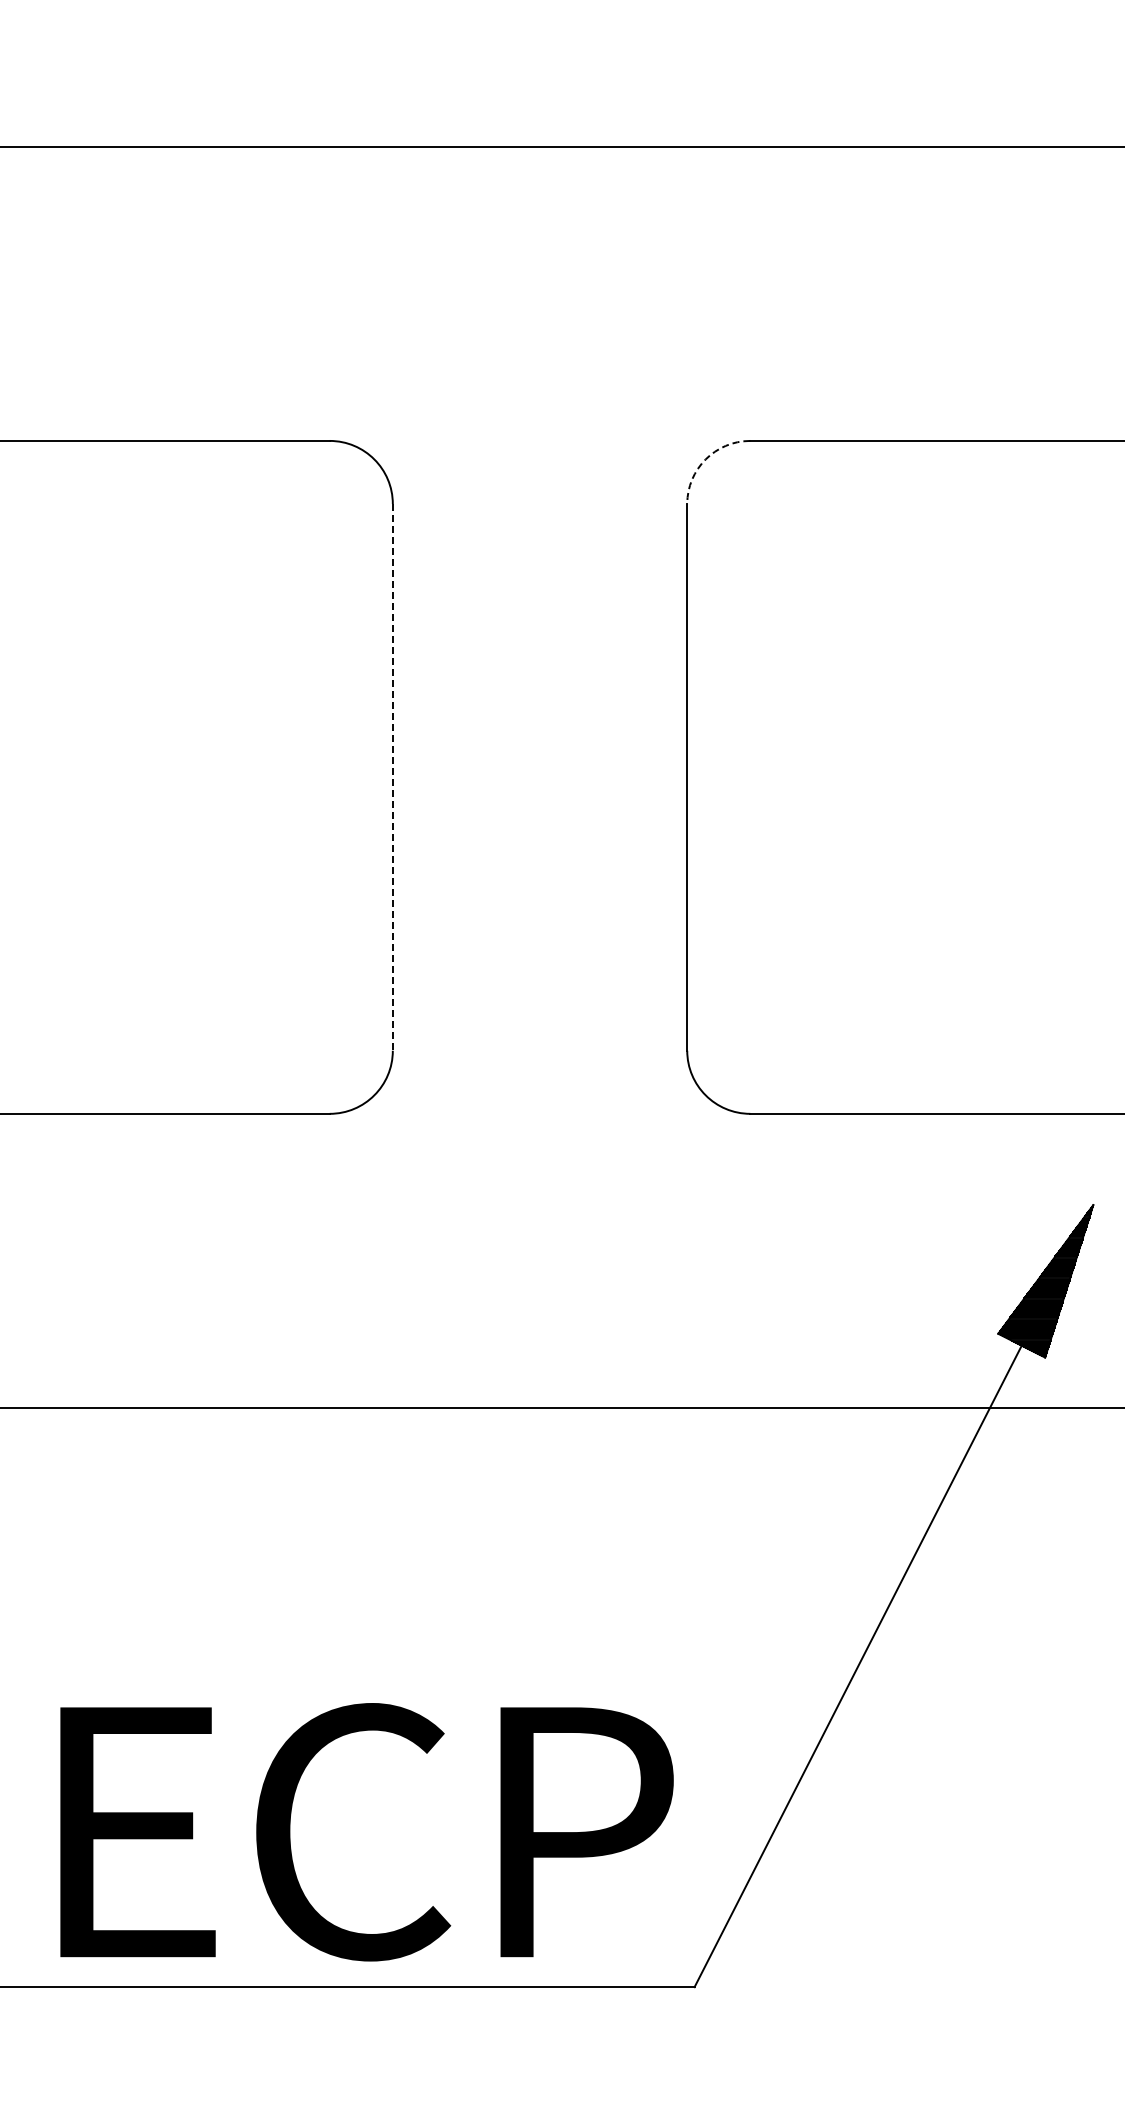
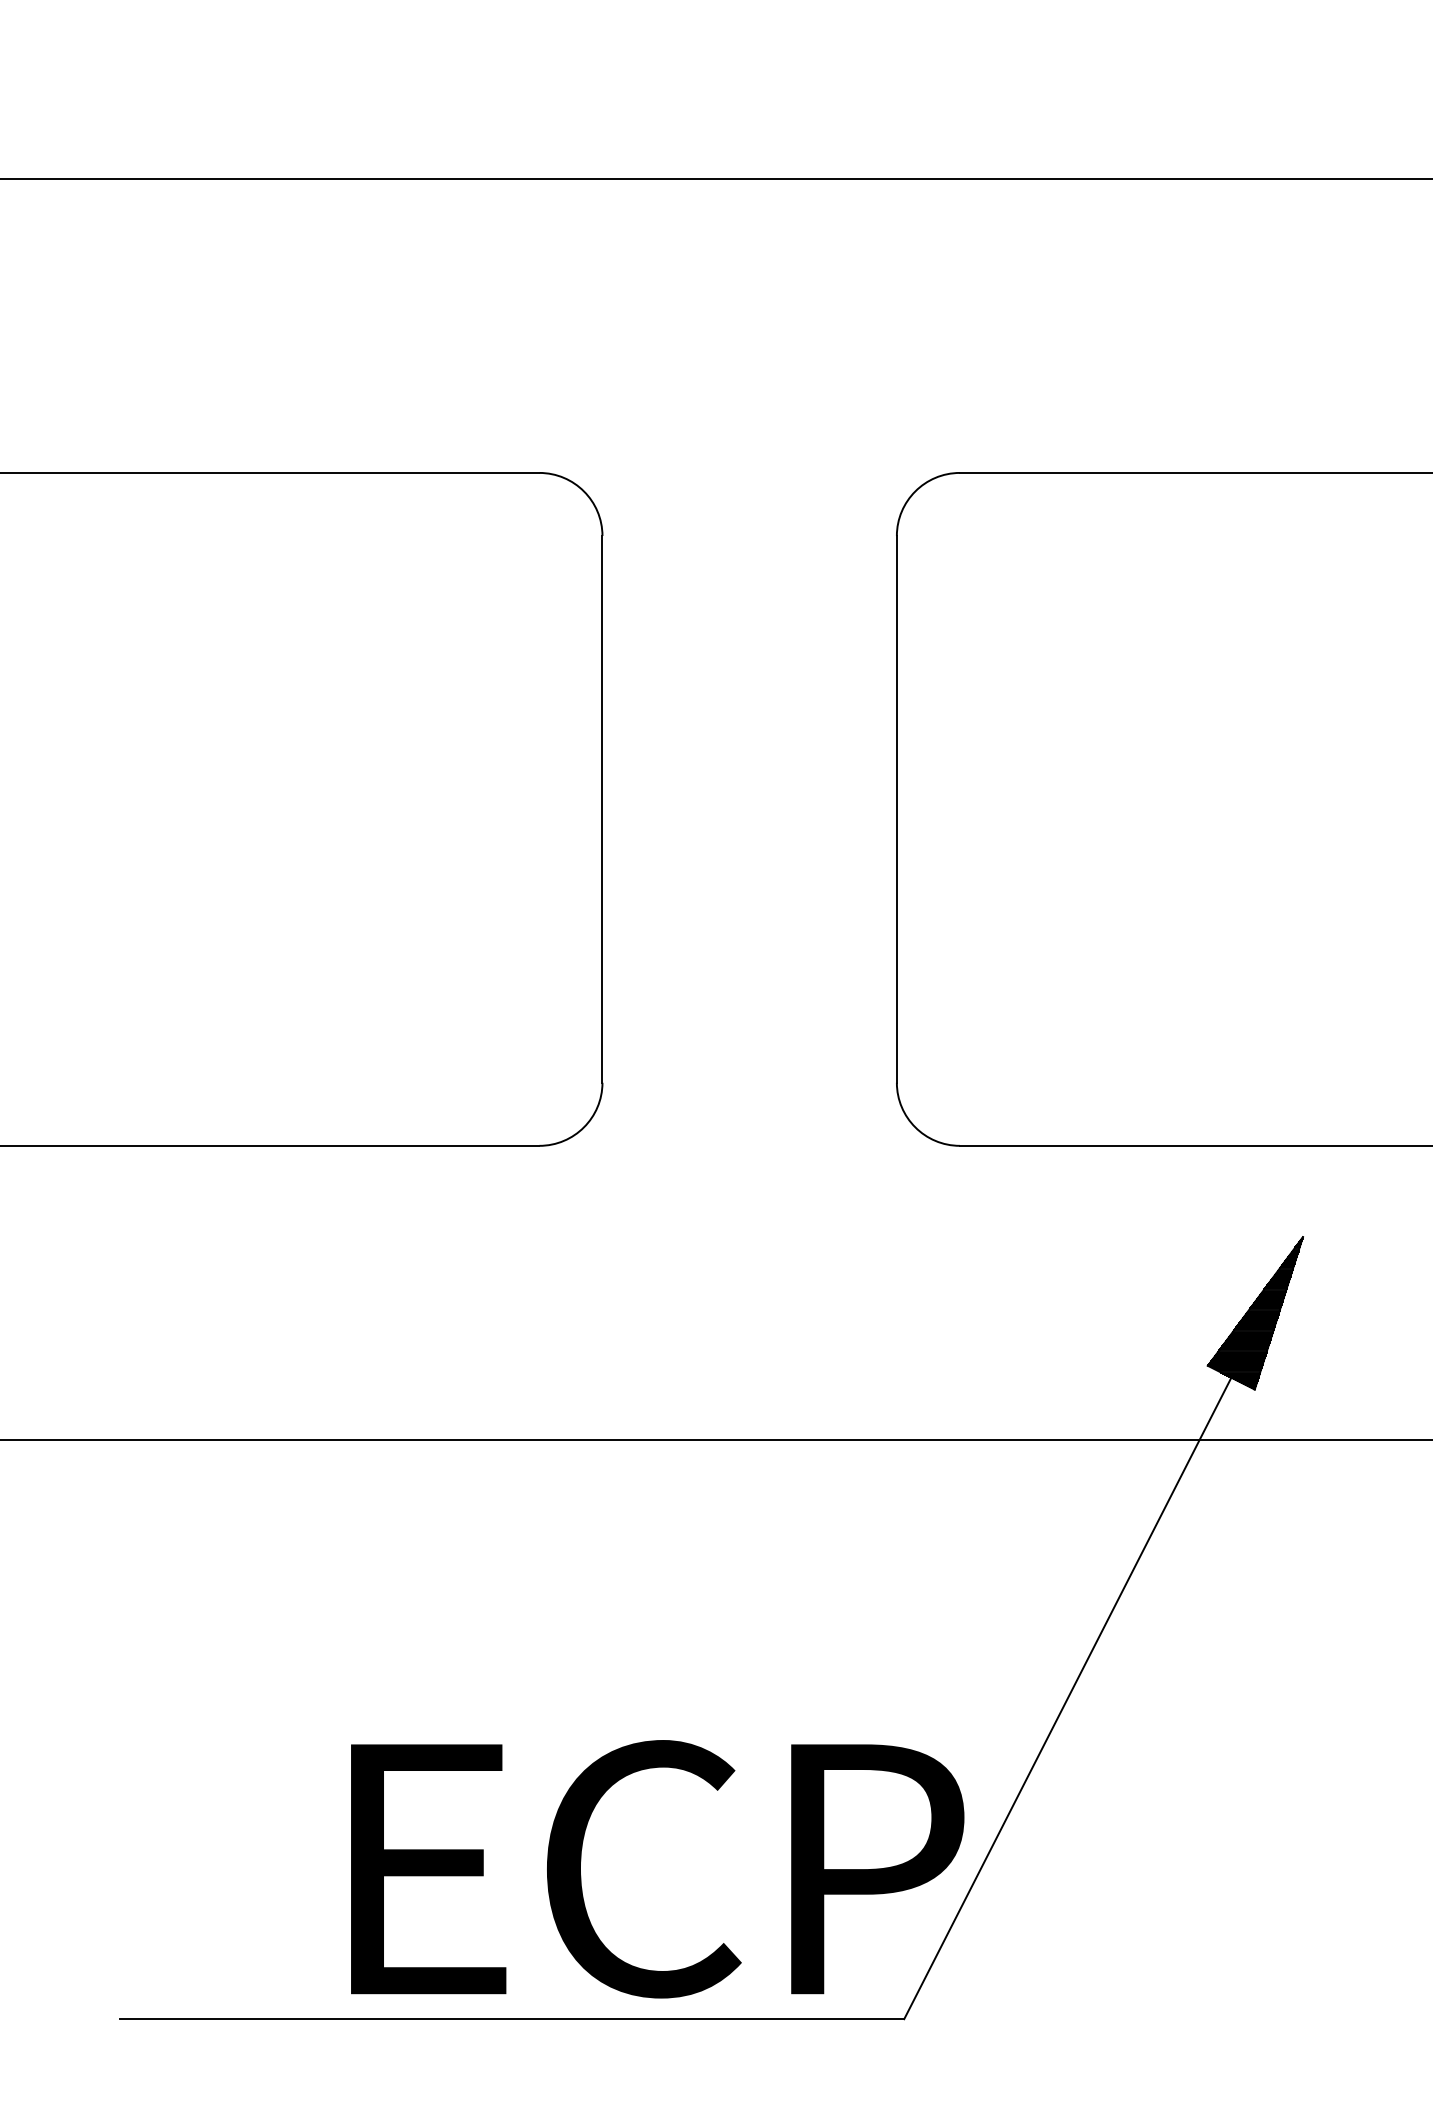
arc: (705, 459) -> (915, 491), dashed -> solid
line: (392, 777) -> (602, 809), dashed -> solid
text: (366, 1832) -> (657, 1869), moved

